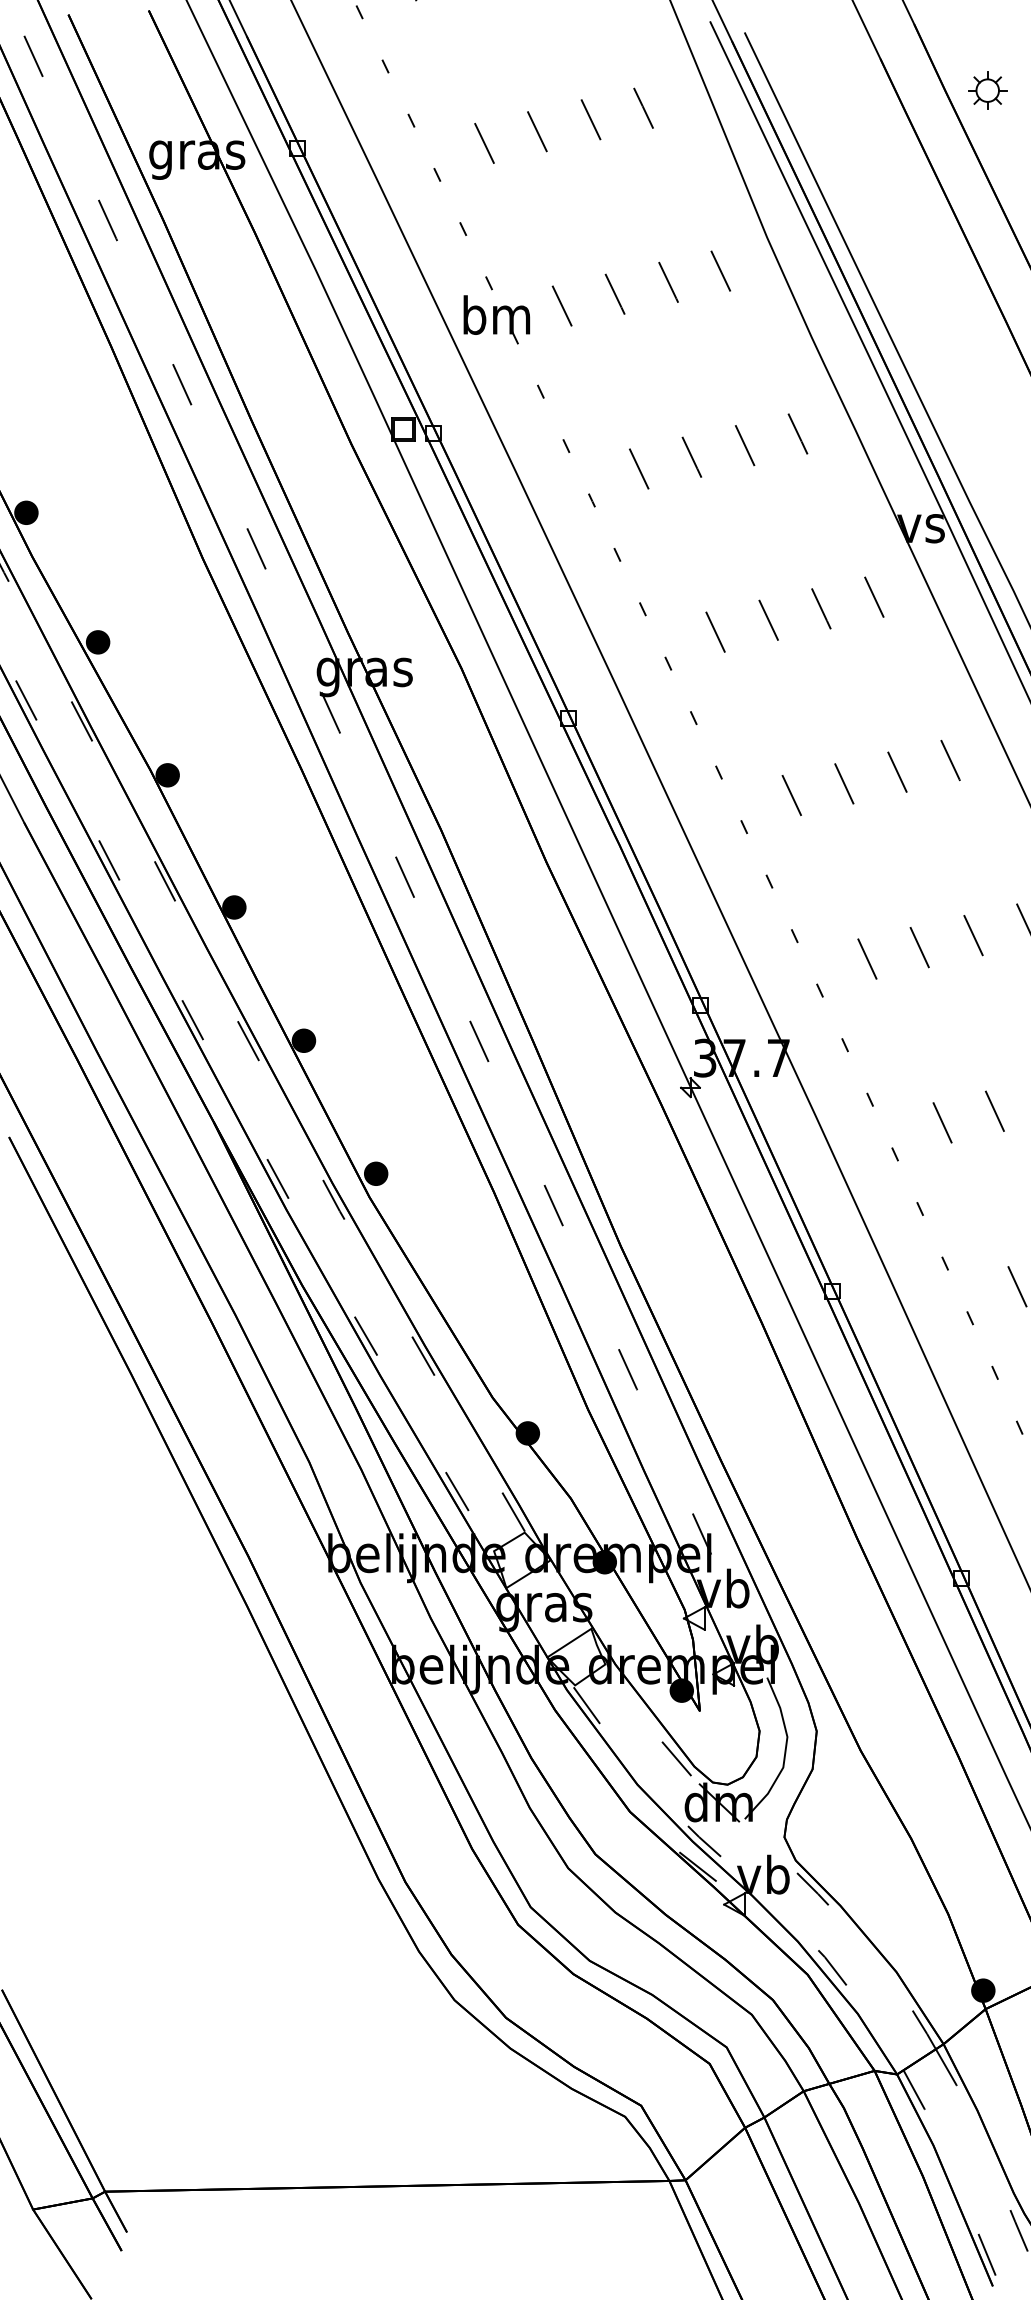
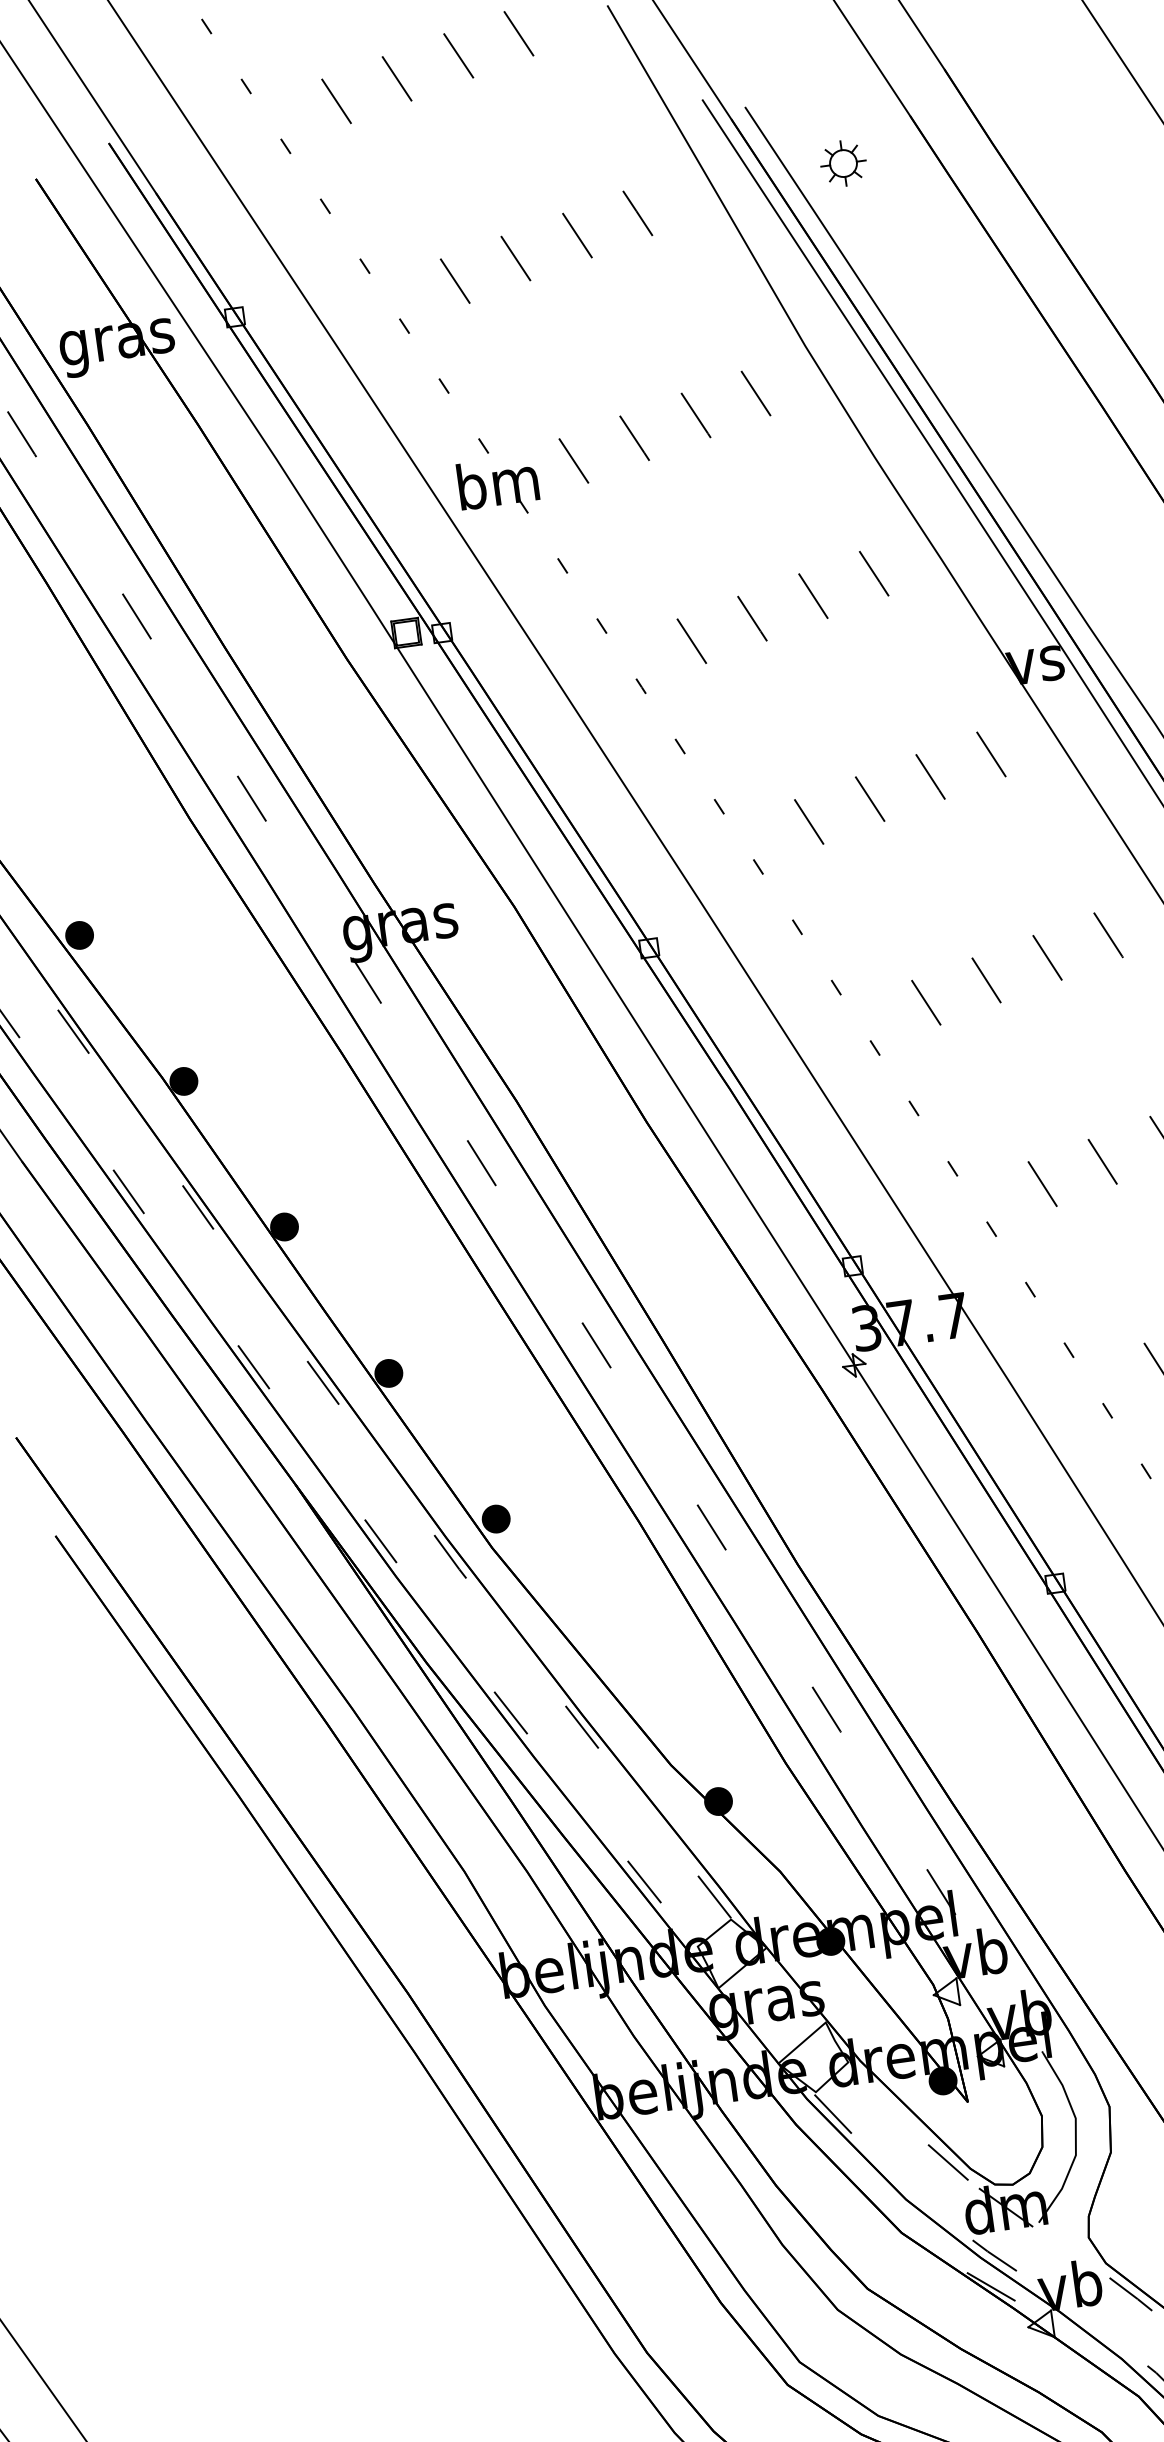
part: (987, 90) -> (843, 163), moved

